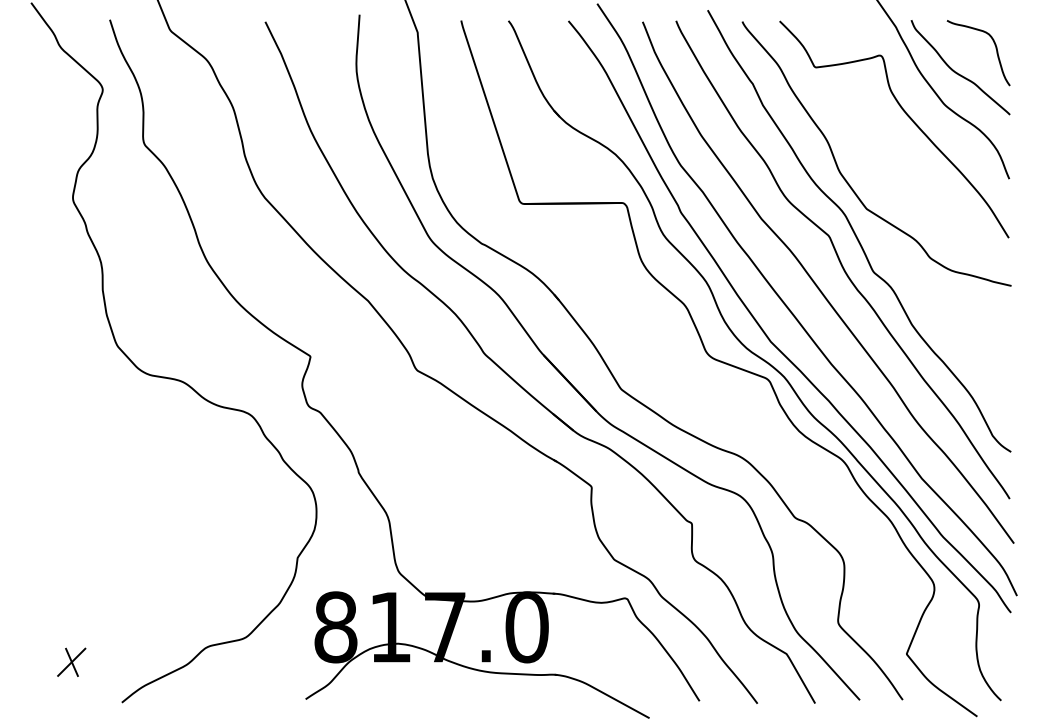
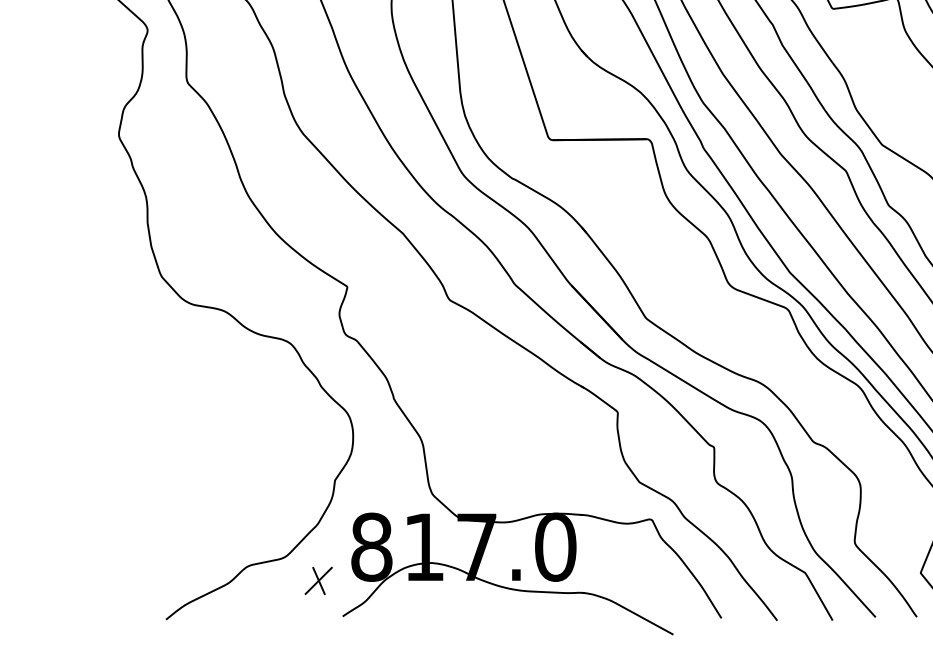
part: (71, 661) -> (318, 580), moved

